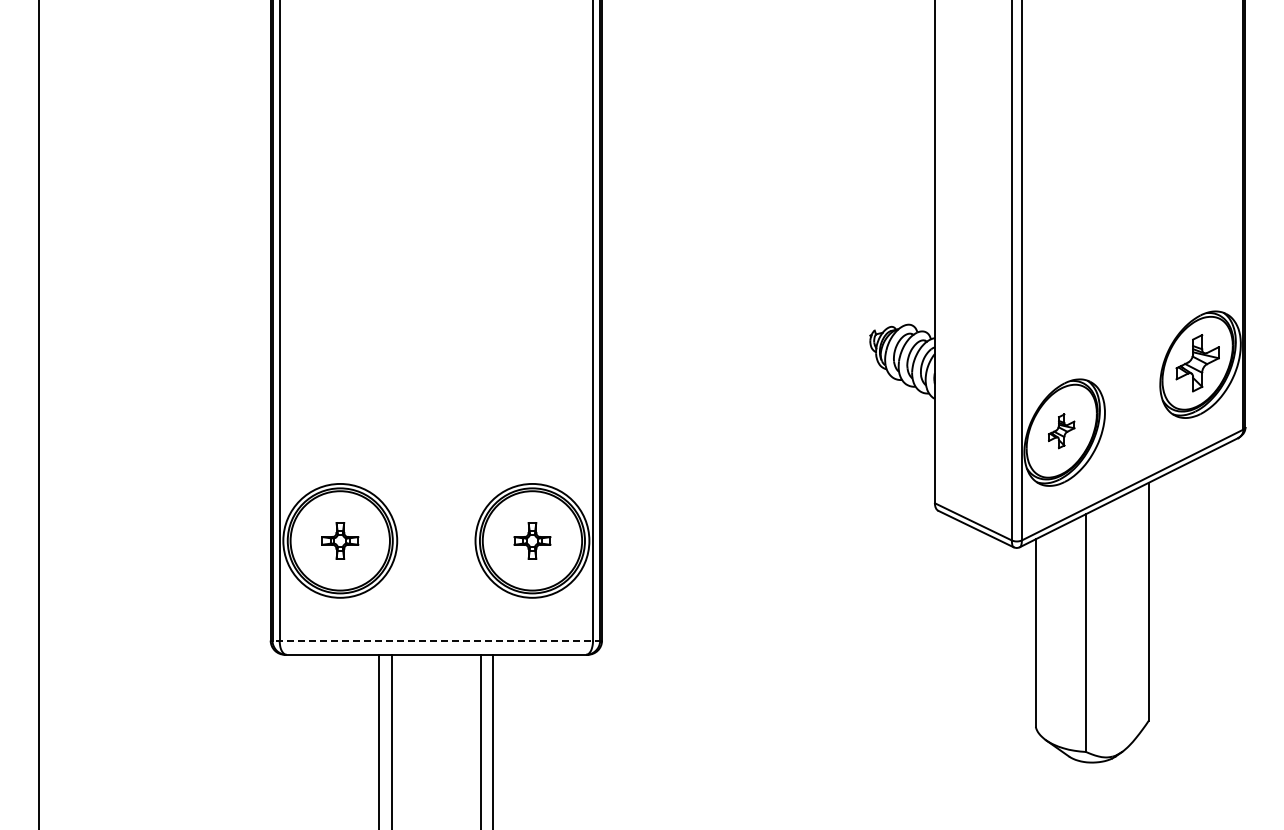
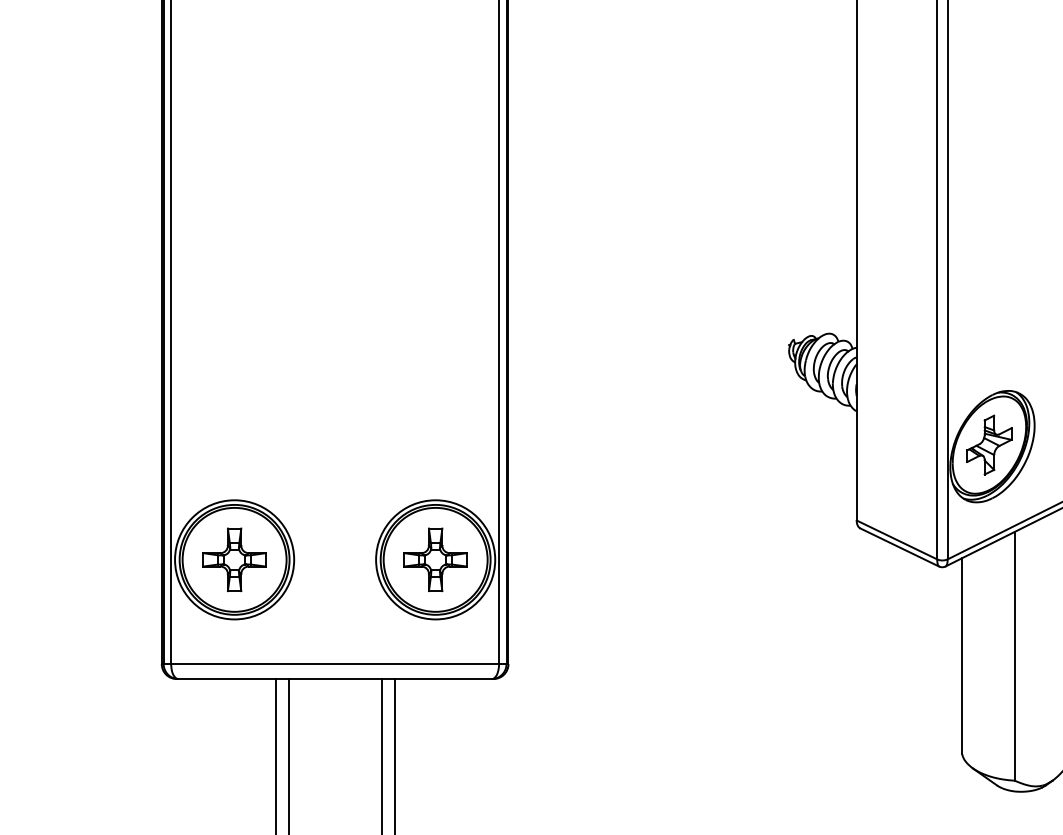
part: (1061, 431) -> (989, 445), size x1.67
part: (340, 540) -> (234, 559), size x1.67
part: (532, 540) -> (435, 559), size x1.67
line: (436, 640) -> (335, 664), dashed -> solid

